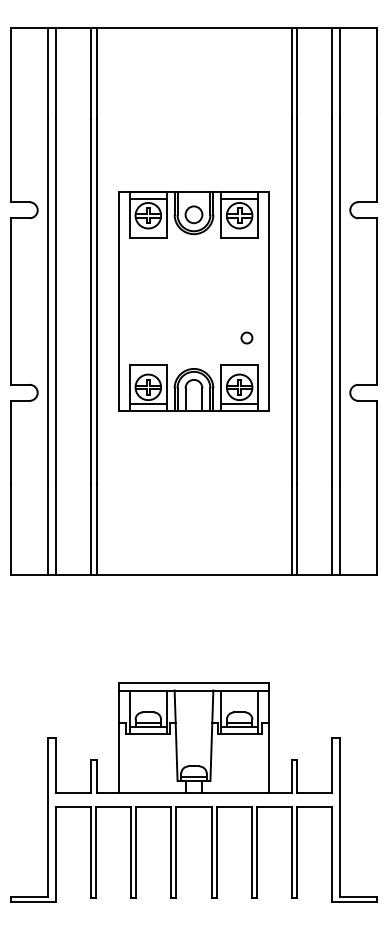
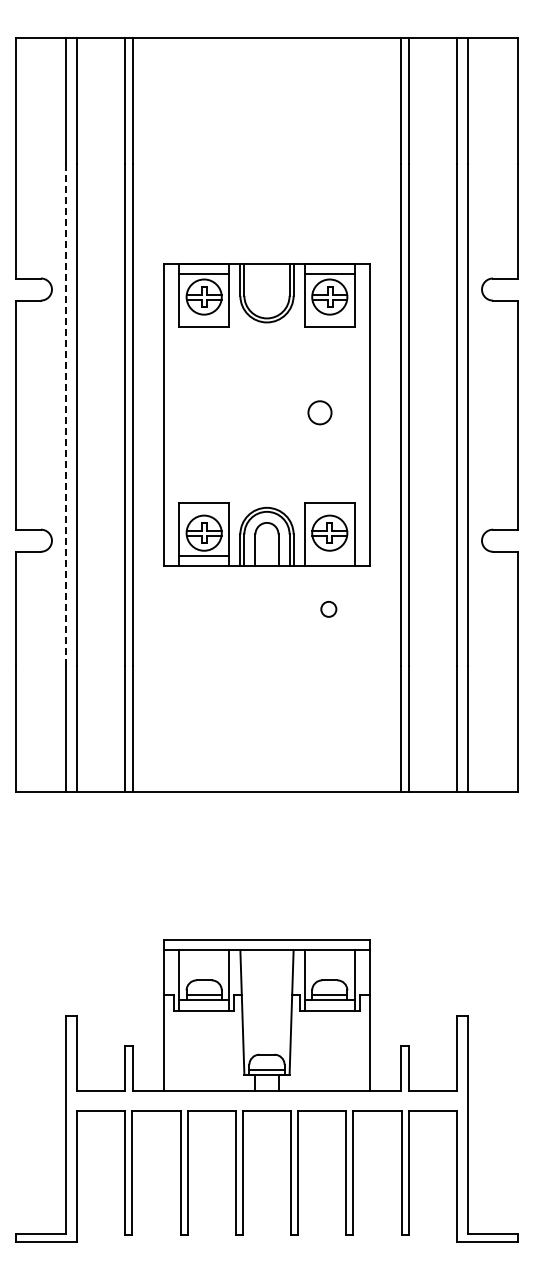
circle: (193, 214) -> (319, 412), moved
line: (48, 301) -> (66, 415), solid -> dashed
circle: (246, 338) -> (328, 609), moved
line: (239, 403) -> (329, 555), removed

